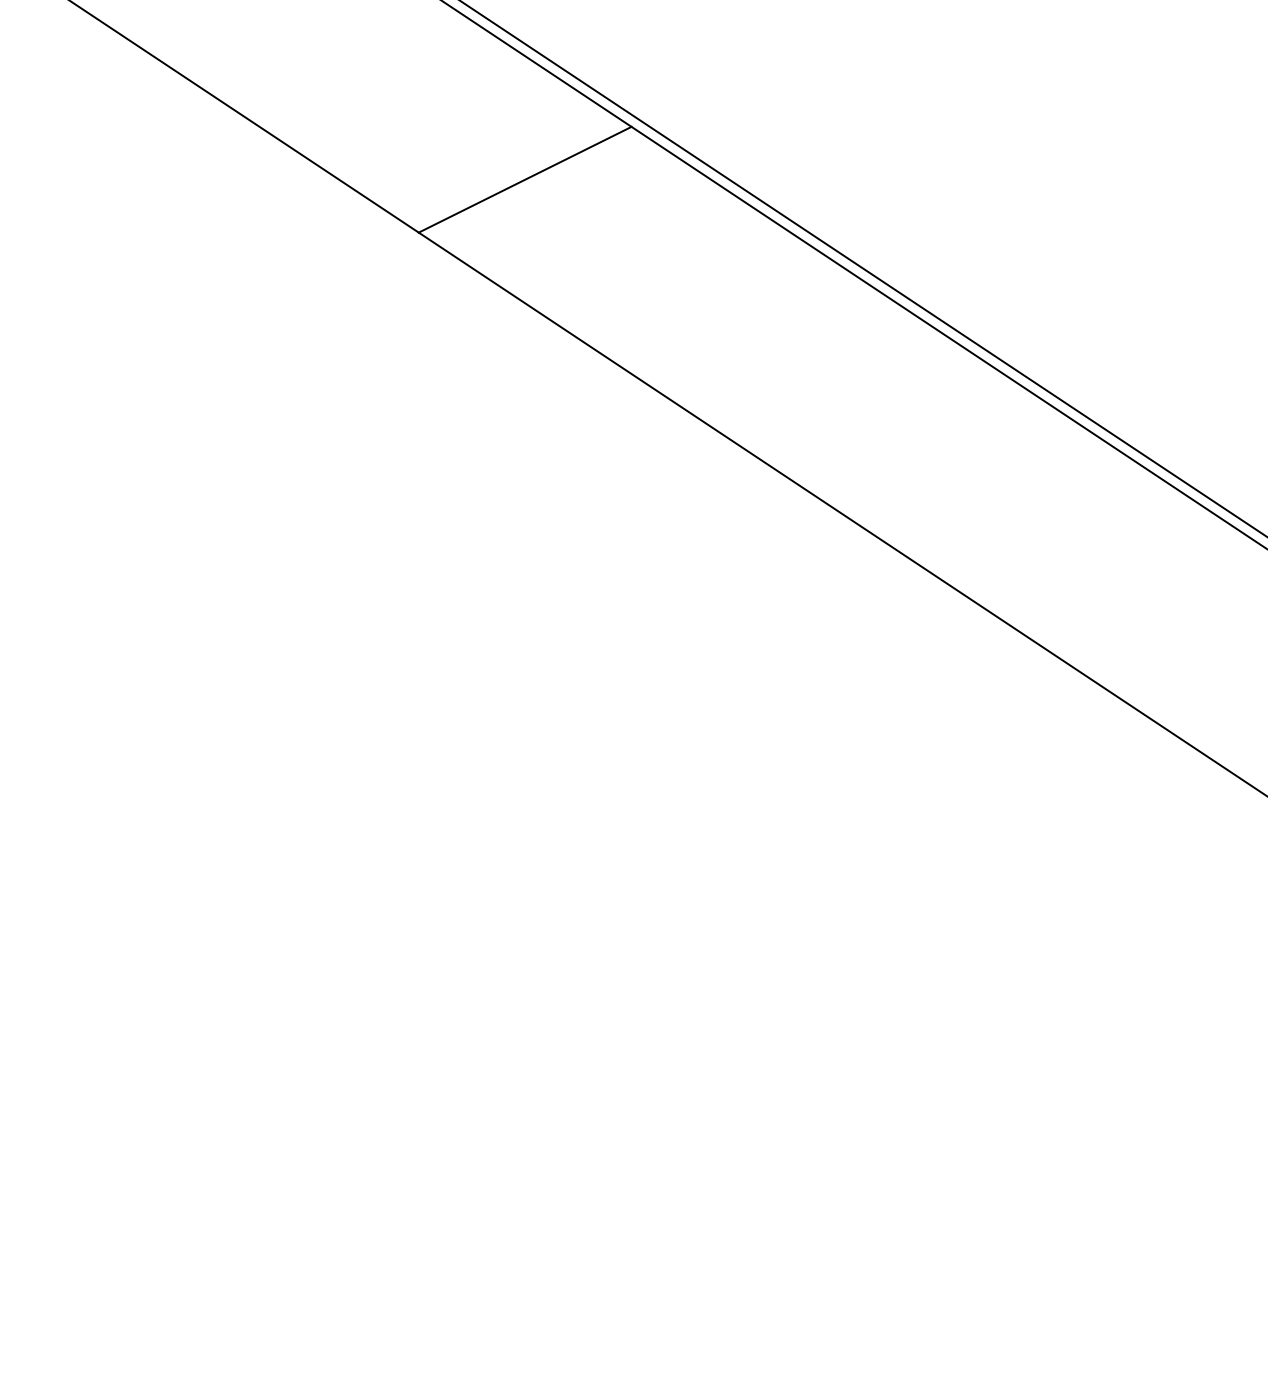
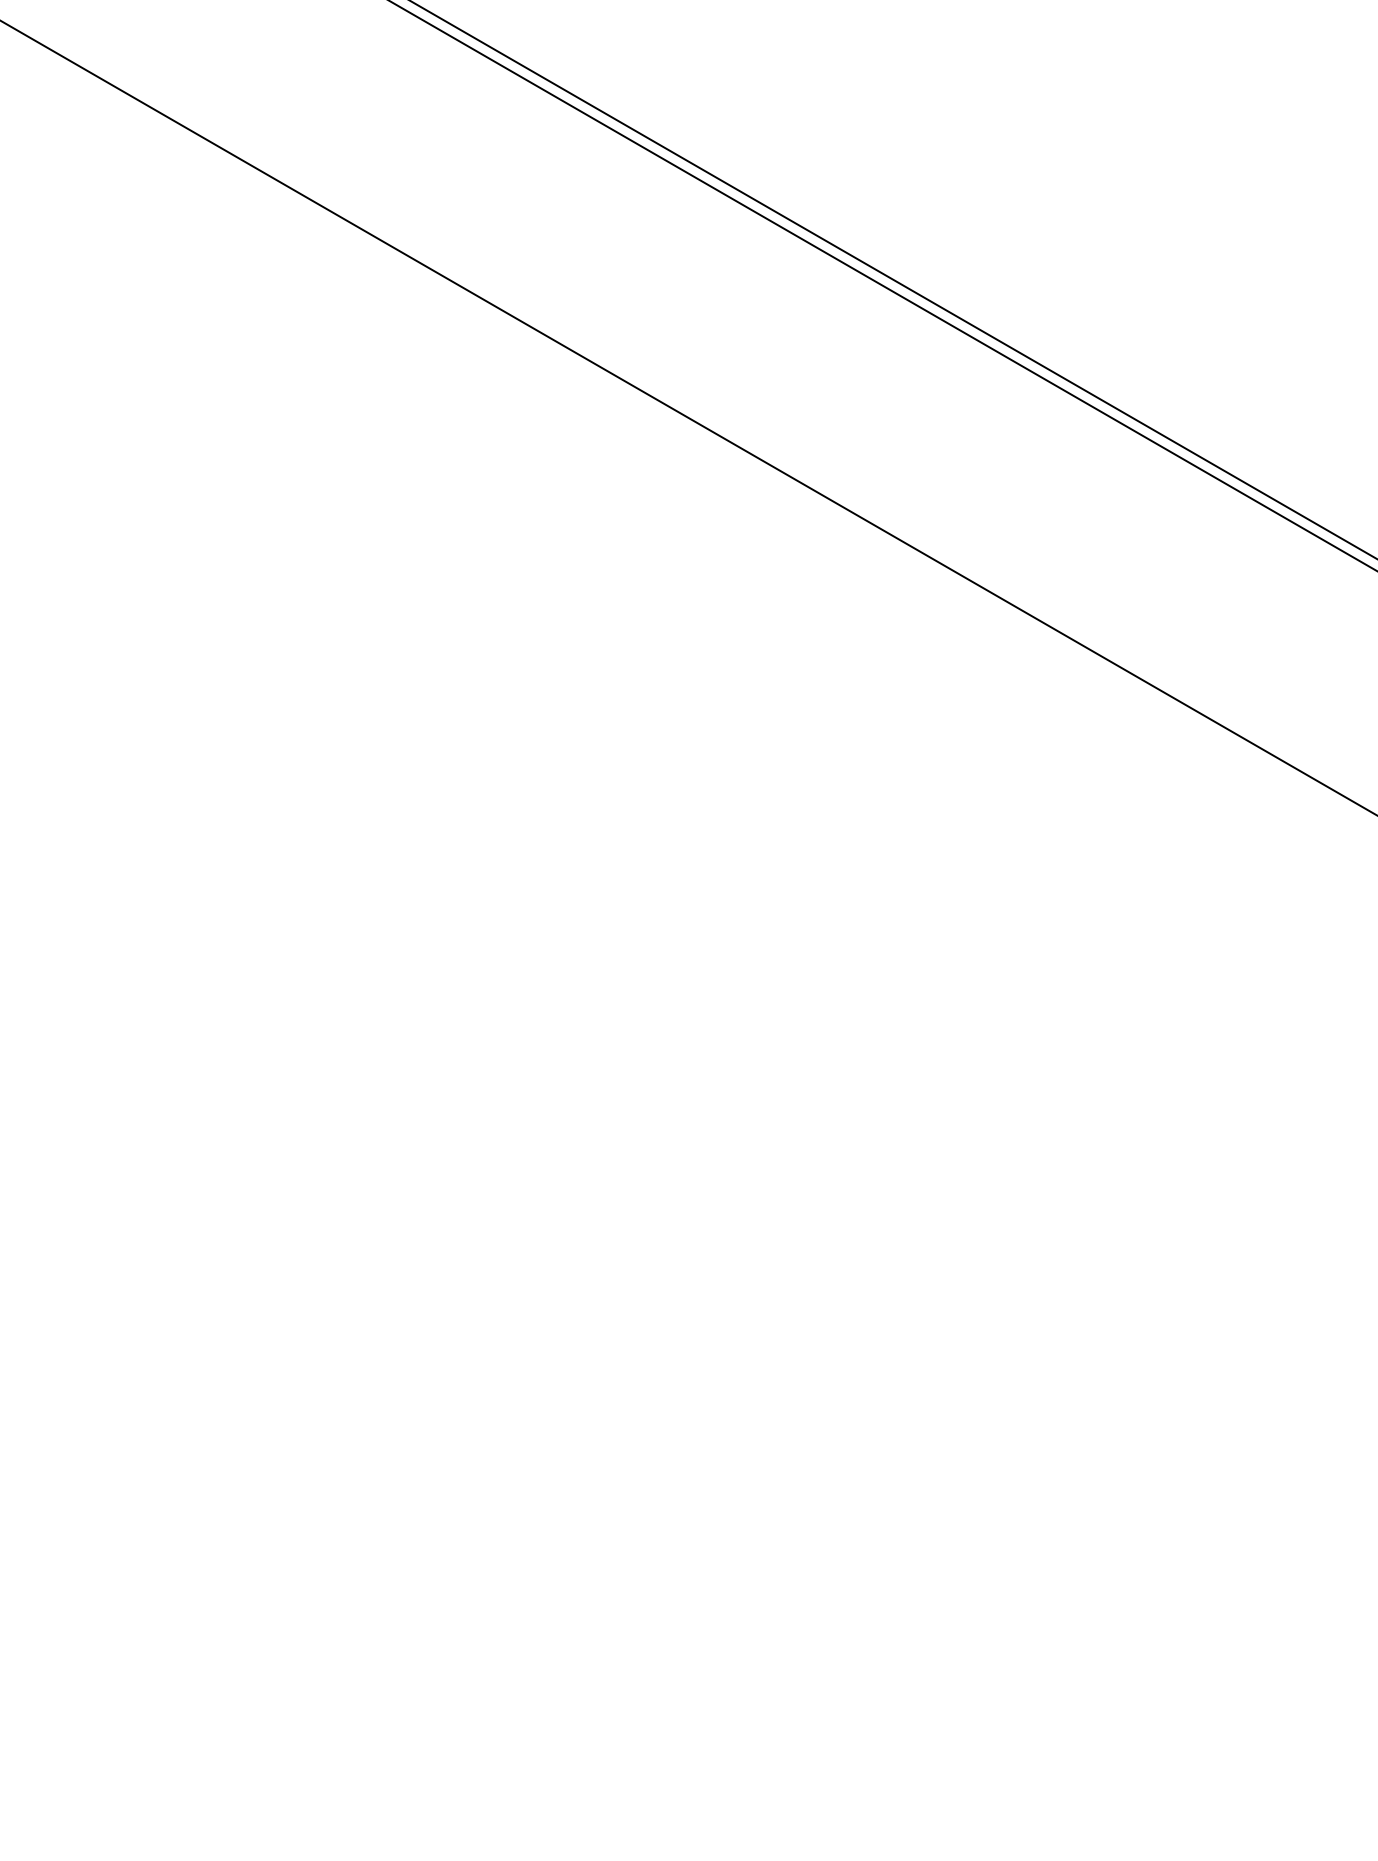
line: (524, 179) -> (657, 277), removed

